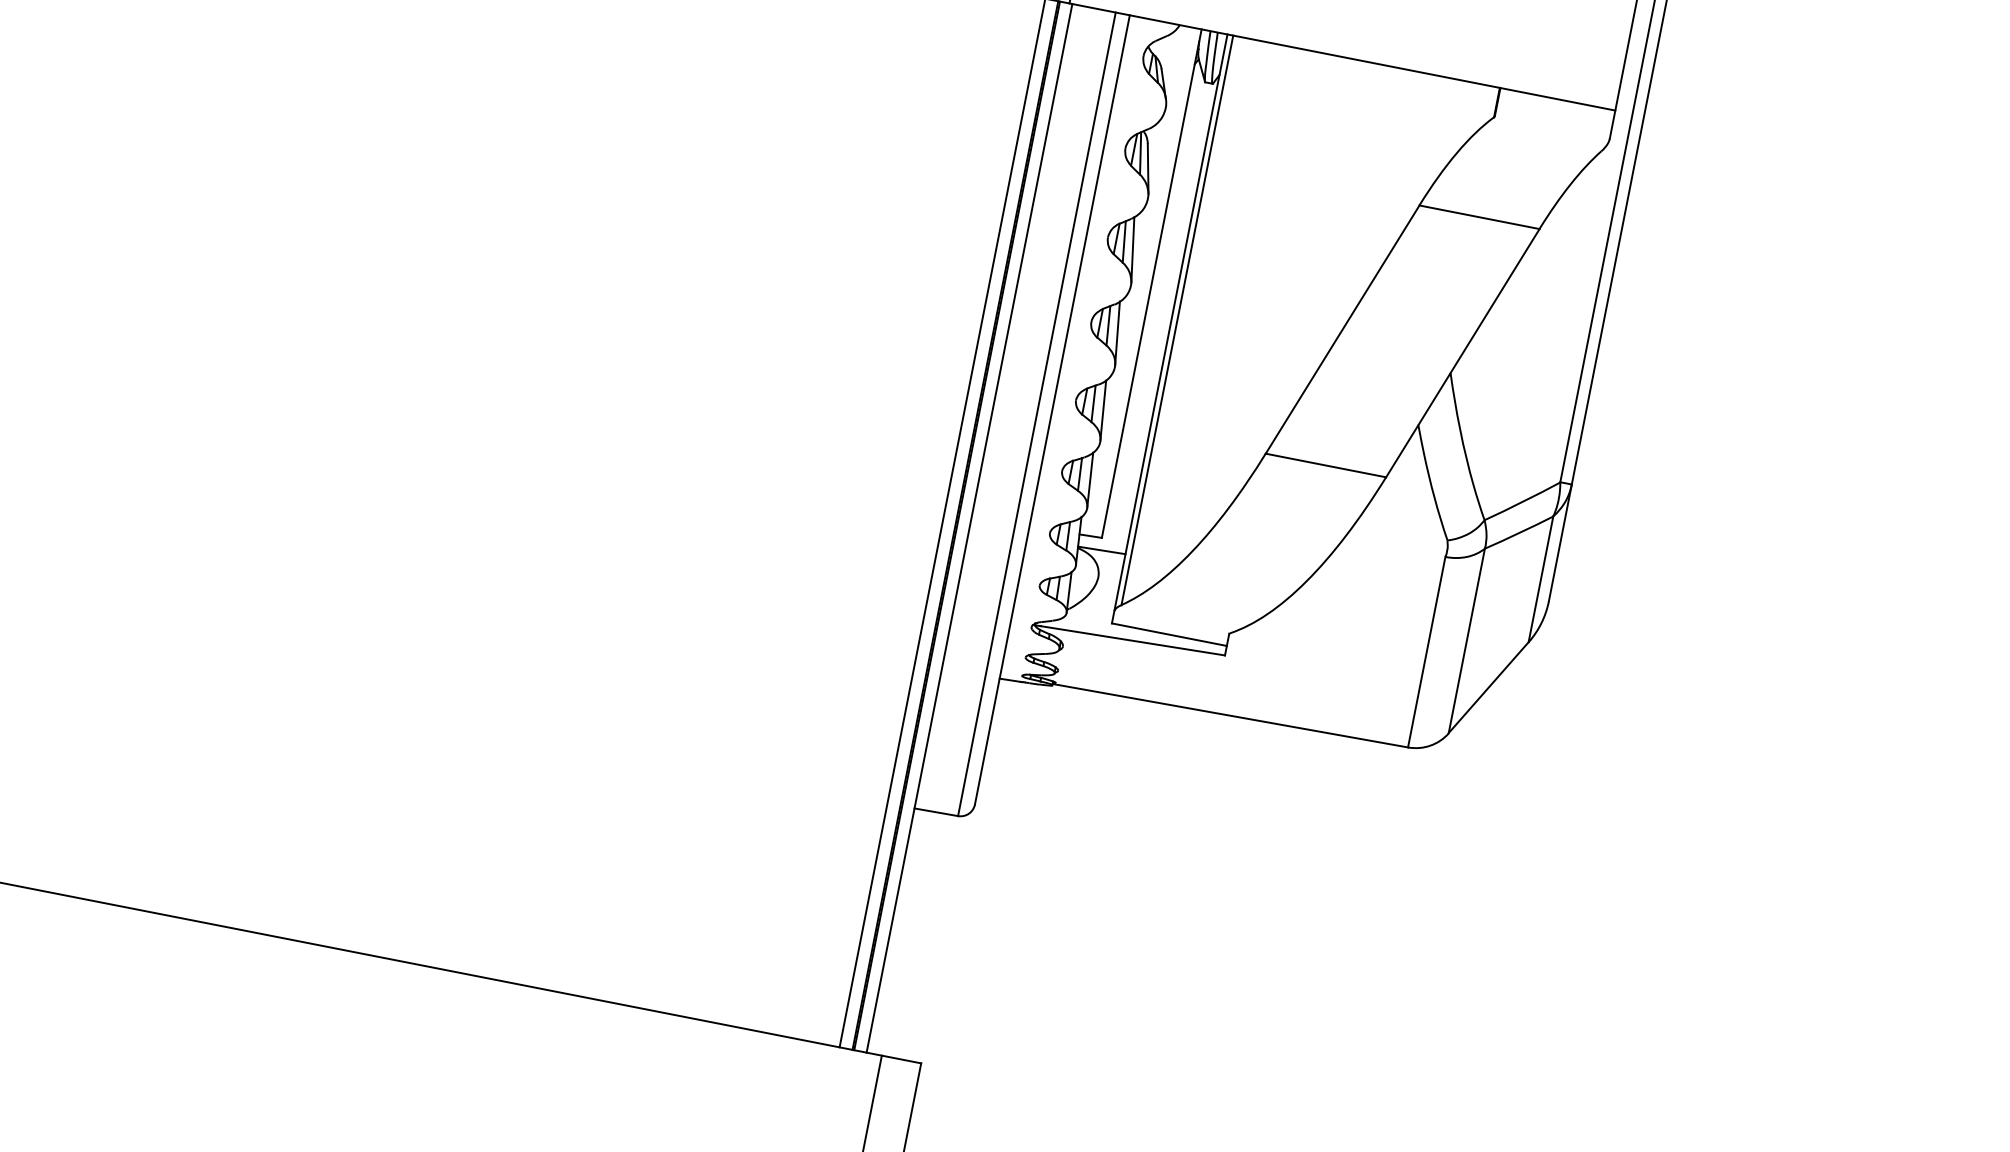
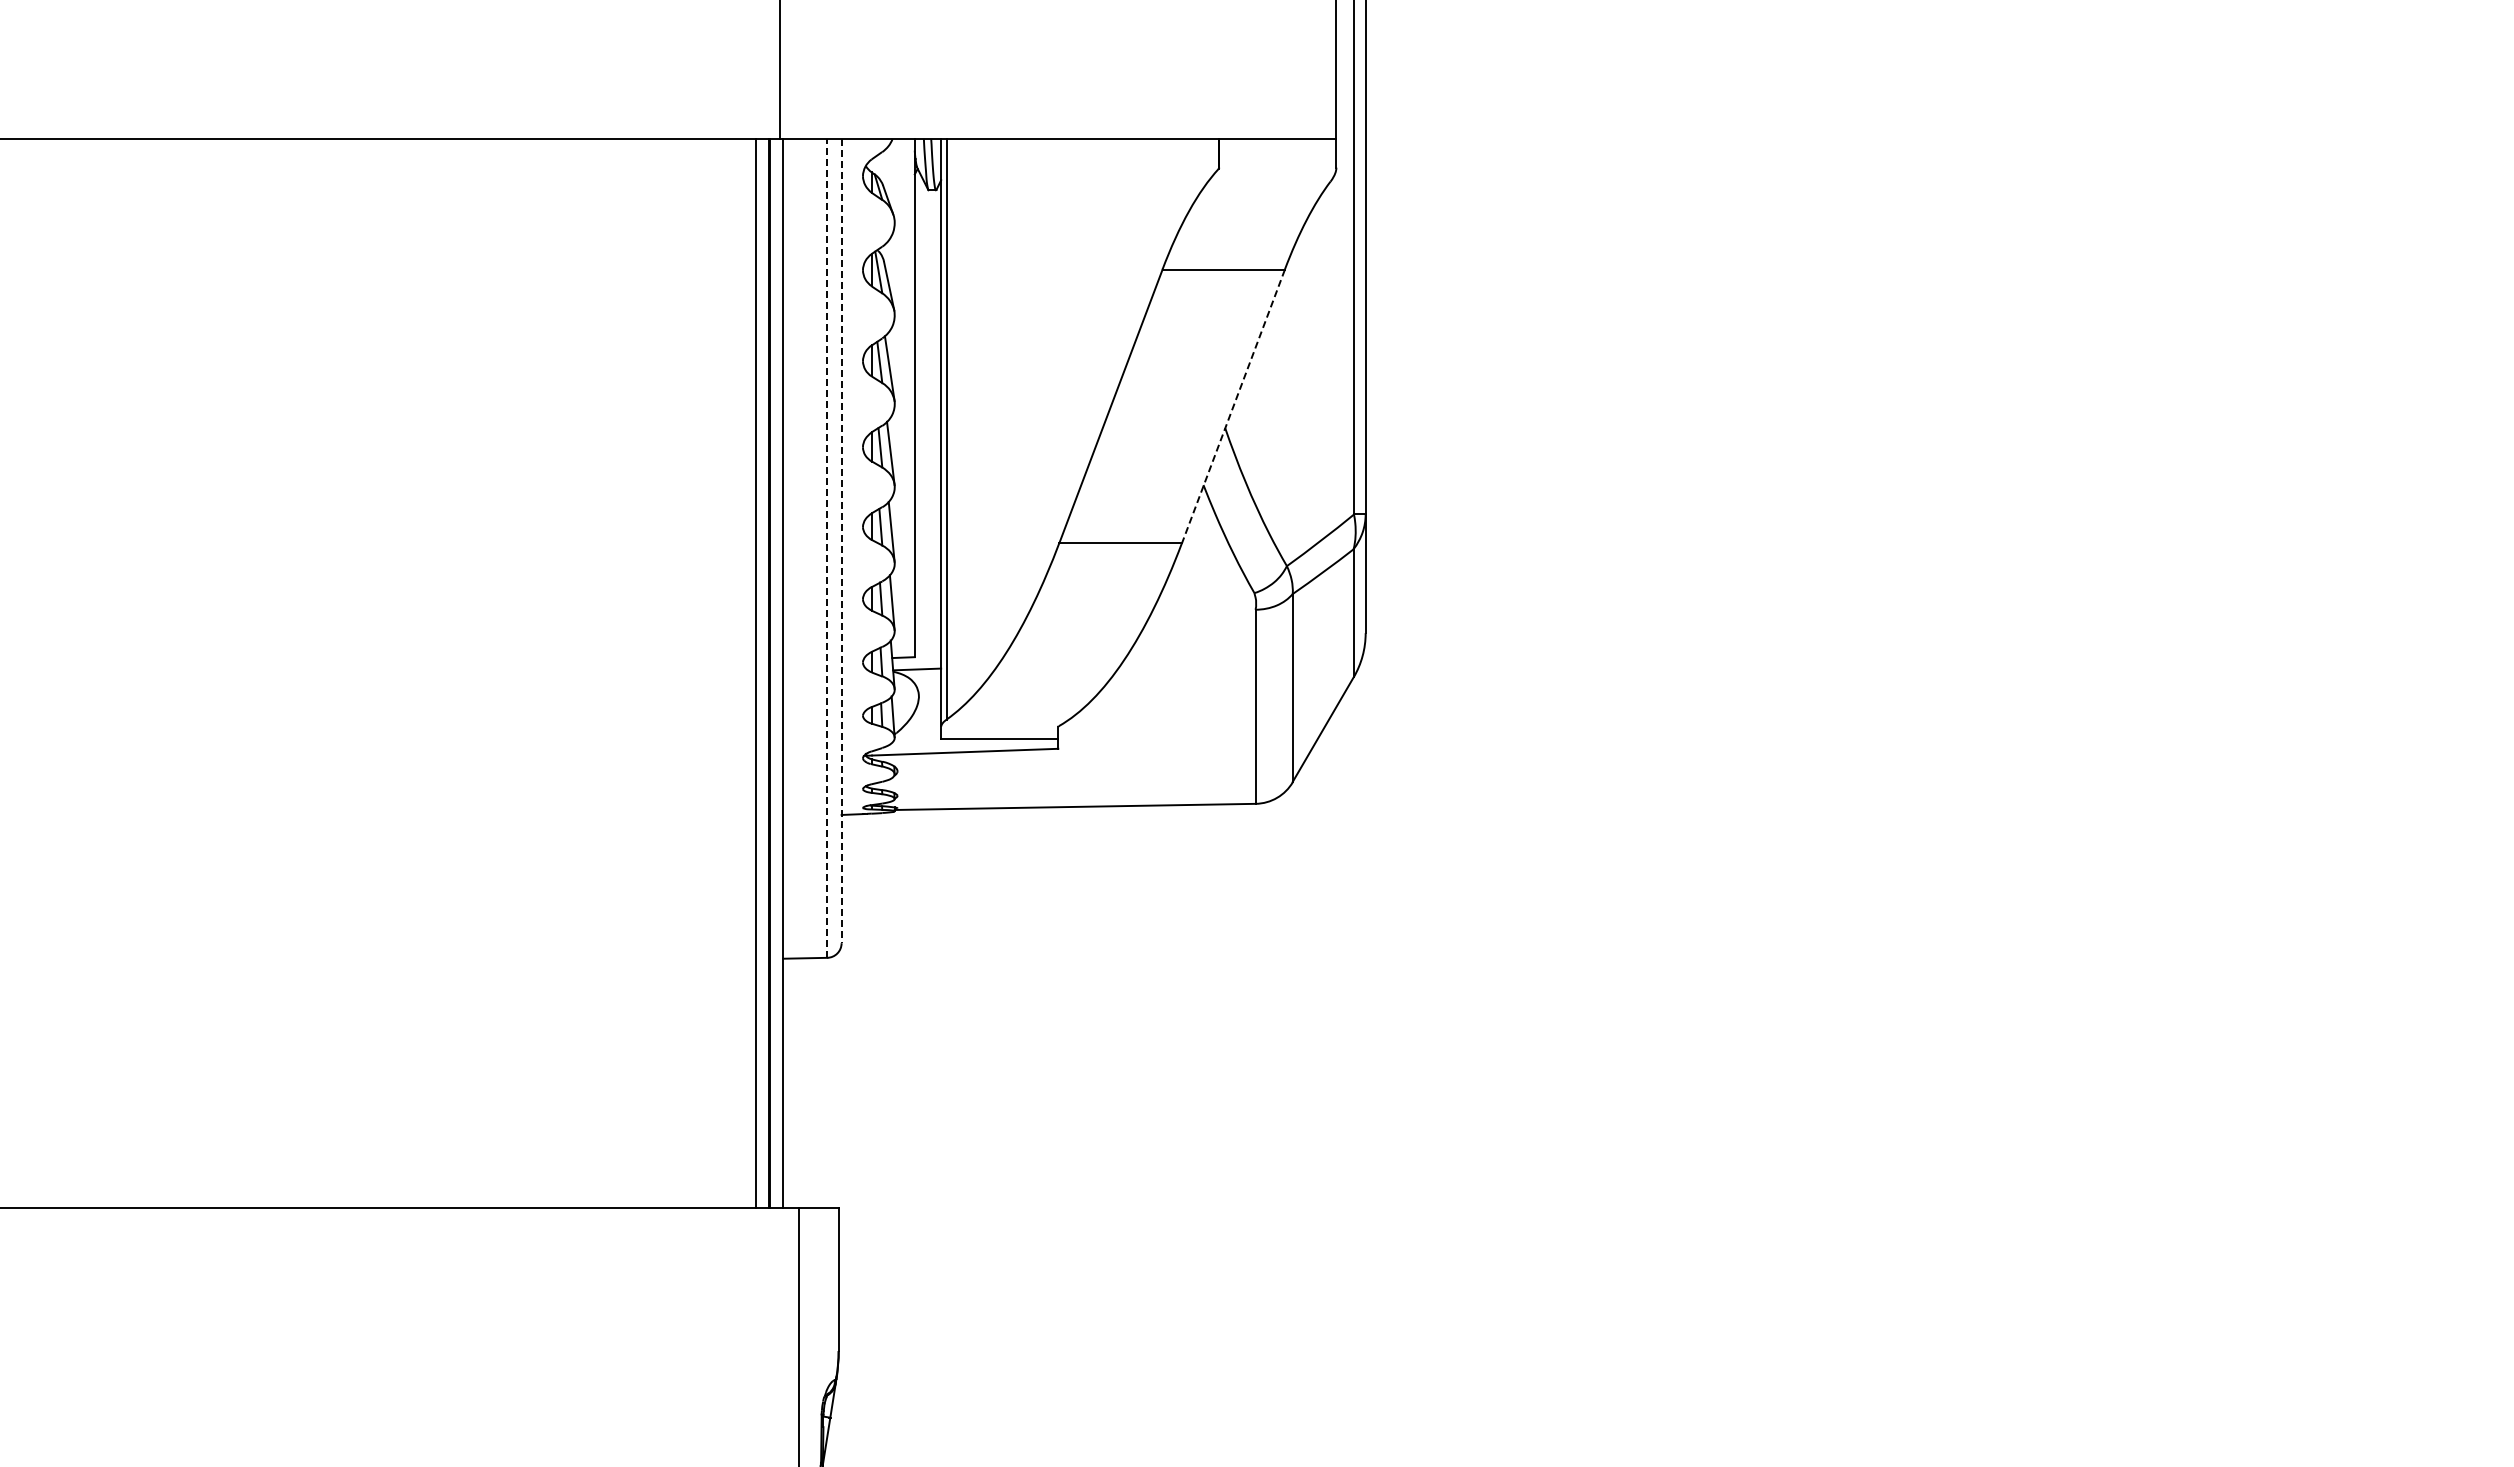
line: (1462, 353) -> (1233, 406), solid -> dashed
line: (1052, 410) -> (841, 541), solid -> dashed
line: (1037, 413) -> (827, 547), solid -> dashed

